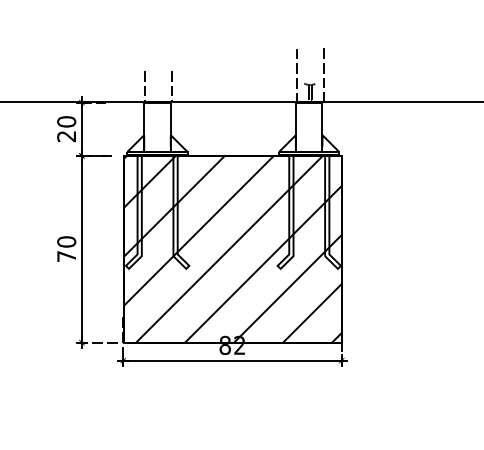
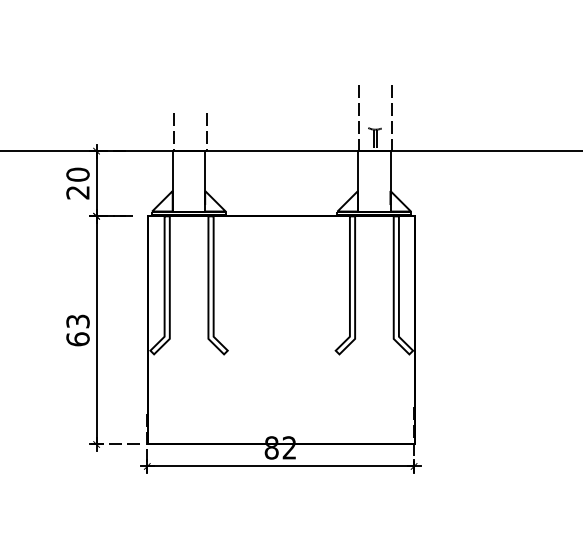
hatch: (232, 248) -> (280, 329), removed
text: (66, 249) -> (77, 330), 70 -> 63

